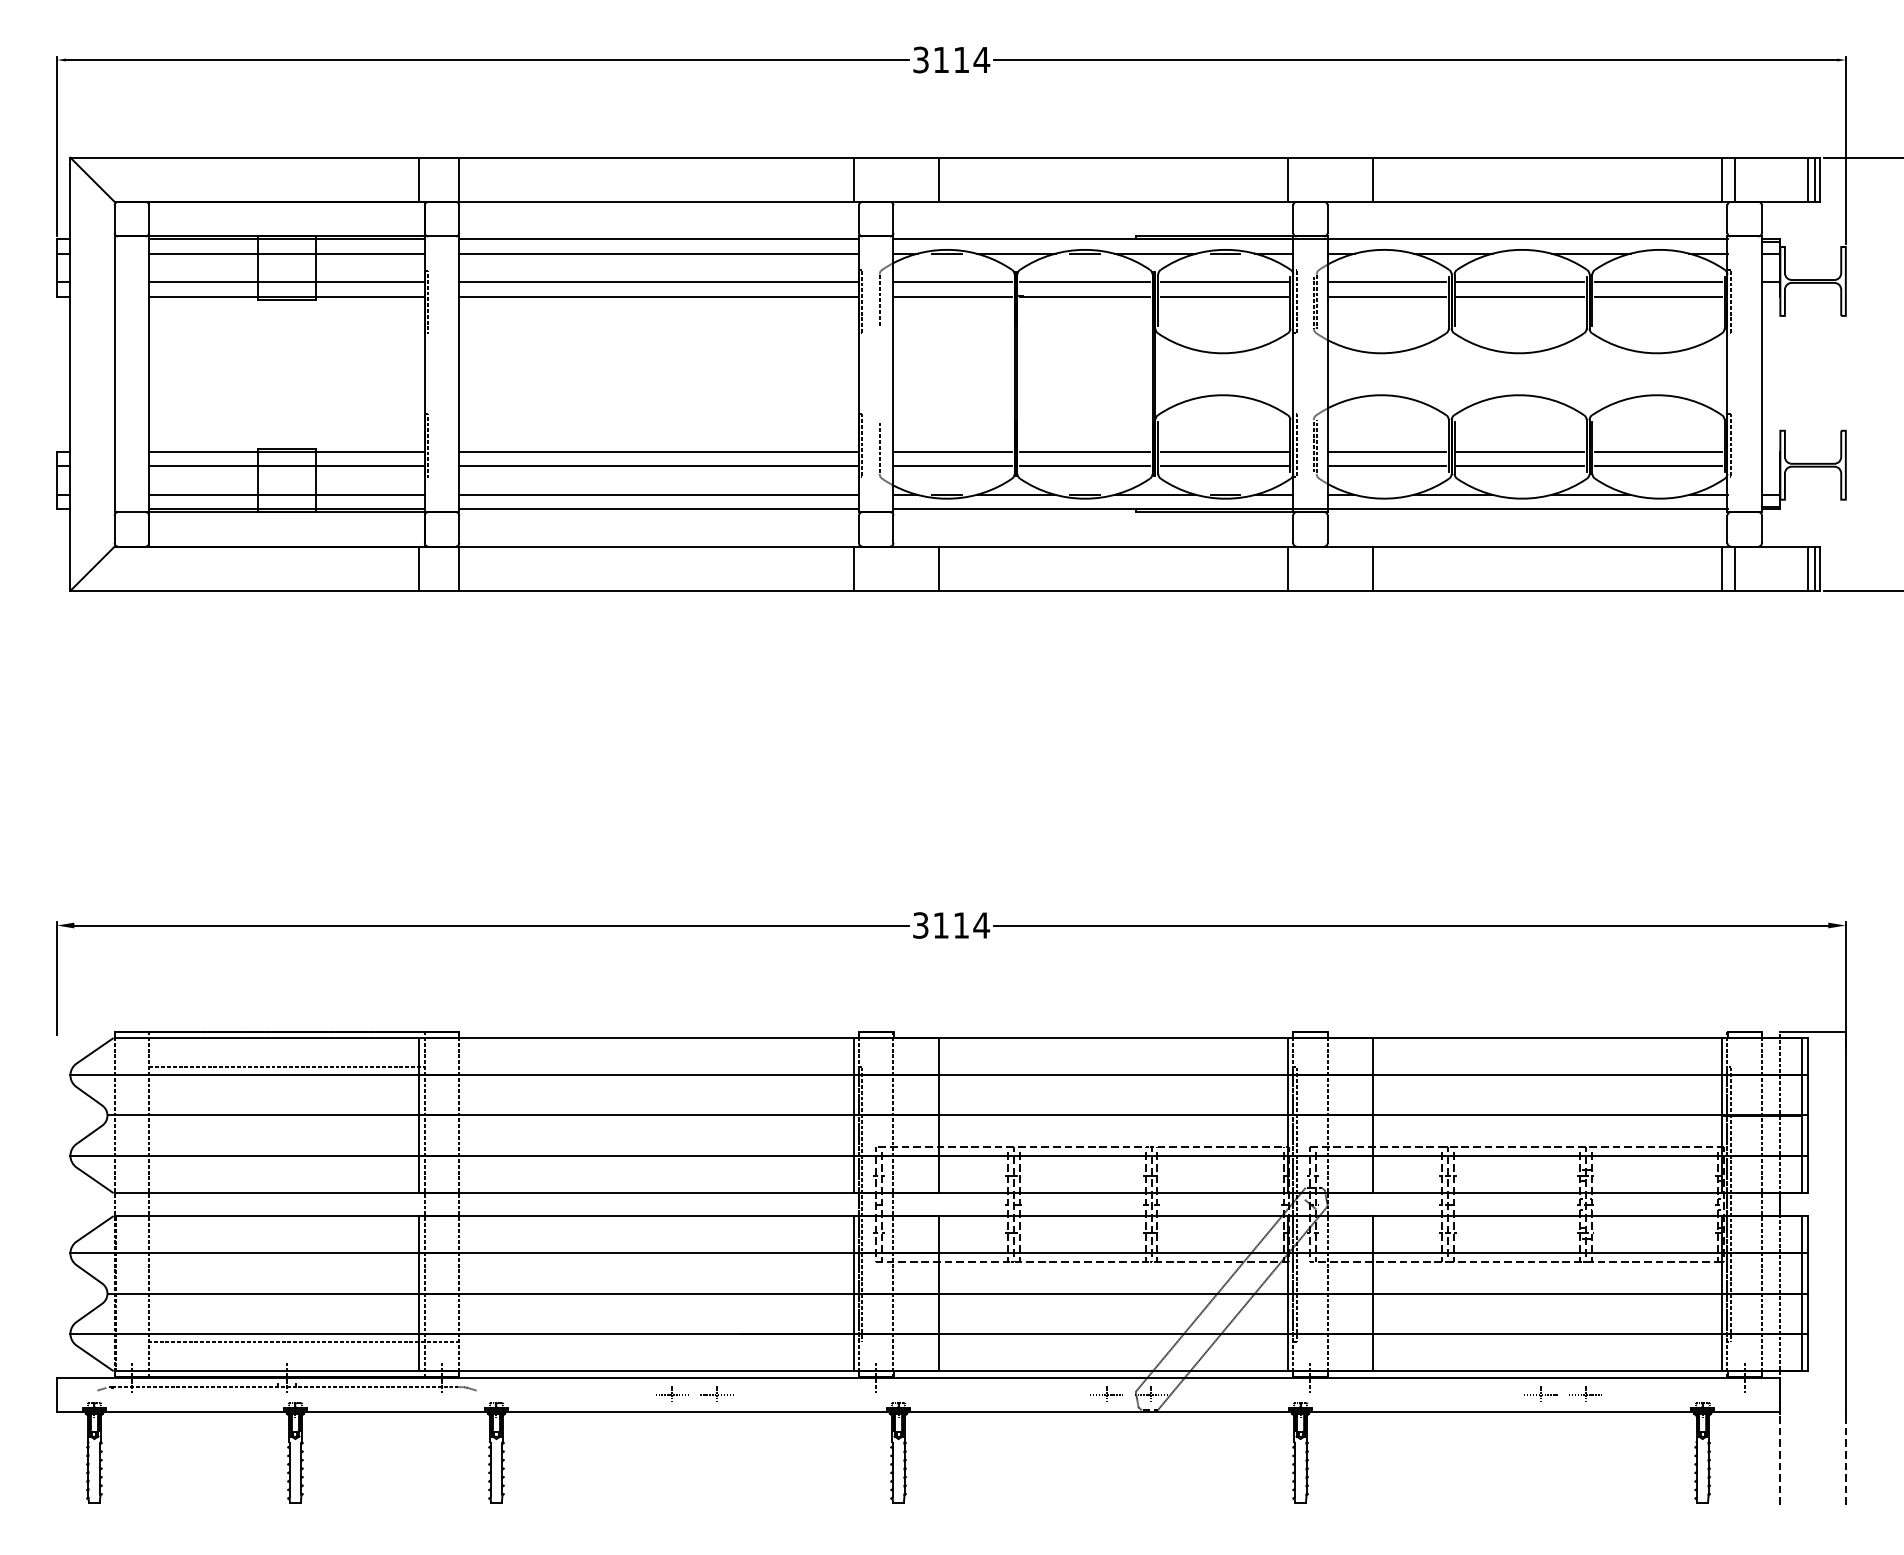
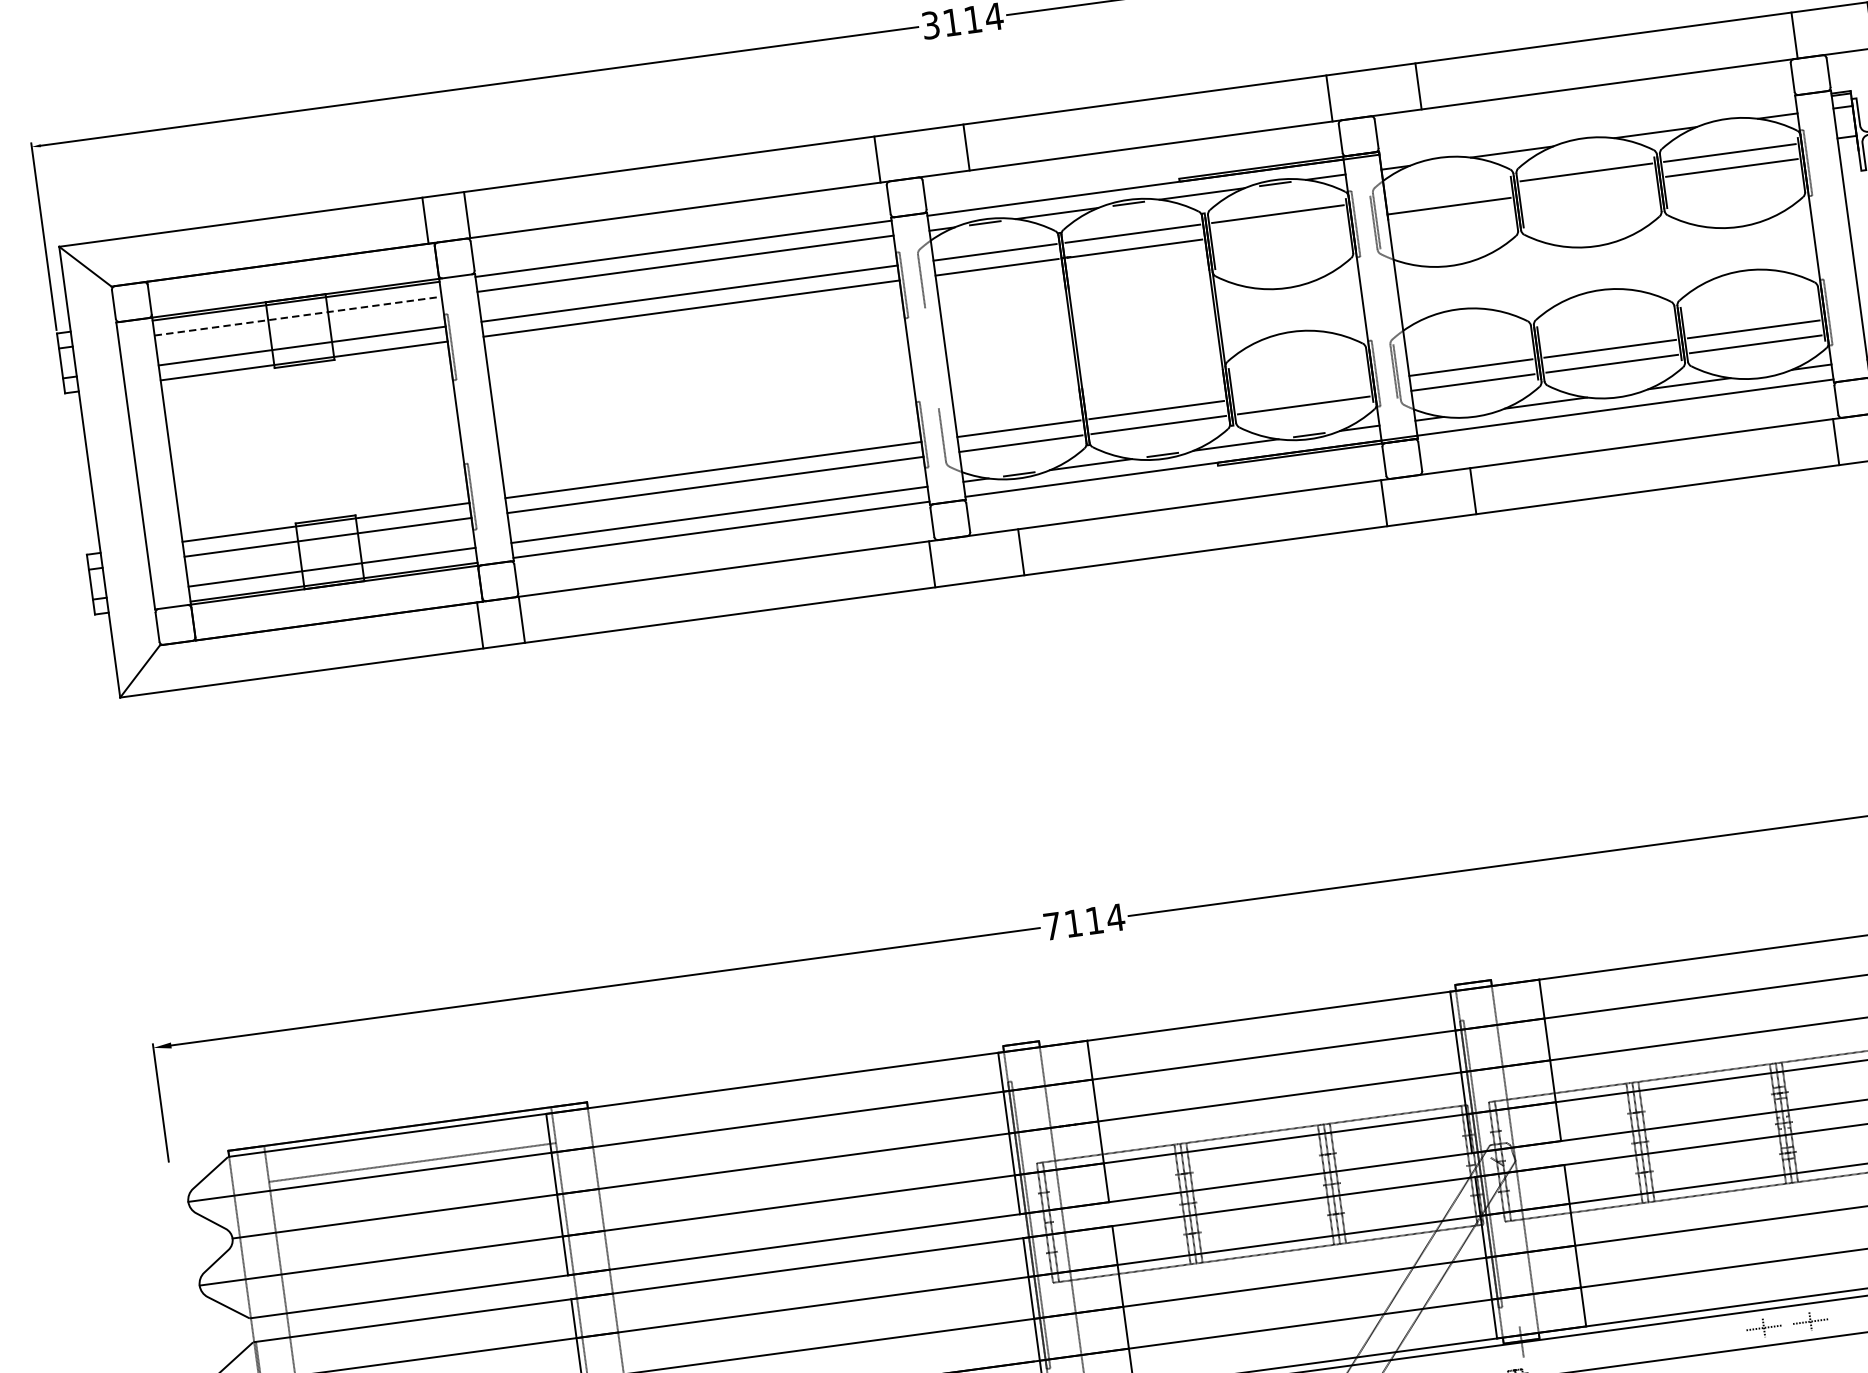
line: (1721, 179) -> (1780, 37), removed
line: (1527, 239) -> (1587, 126), removed
line: (287, 253) -> (298, 315), solid -> dashed
line: (1386, 282) -> (1446, 191), removed
line: (1224, 296) -> (1280, 228), removed
line: (1520, 296) -> (1588, 187), removed
line: (1224, 451) -> (1301, 390), removed
line: (1734, 568) -> (1849, 440), removed
text: (920, 925) -> (1052, 926), 3114 -> 7114

